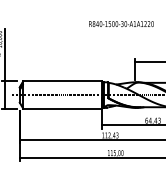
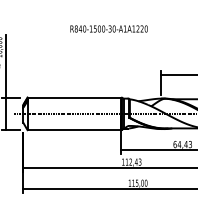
text: (121, 24) -> (109, 29), moved

